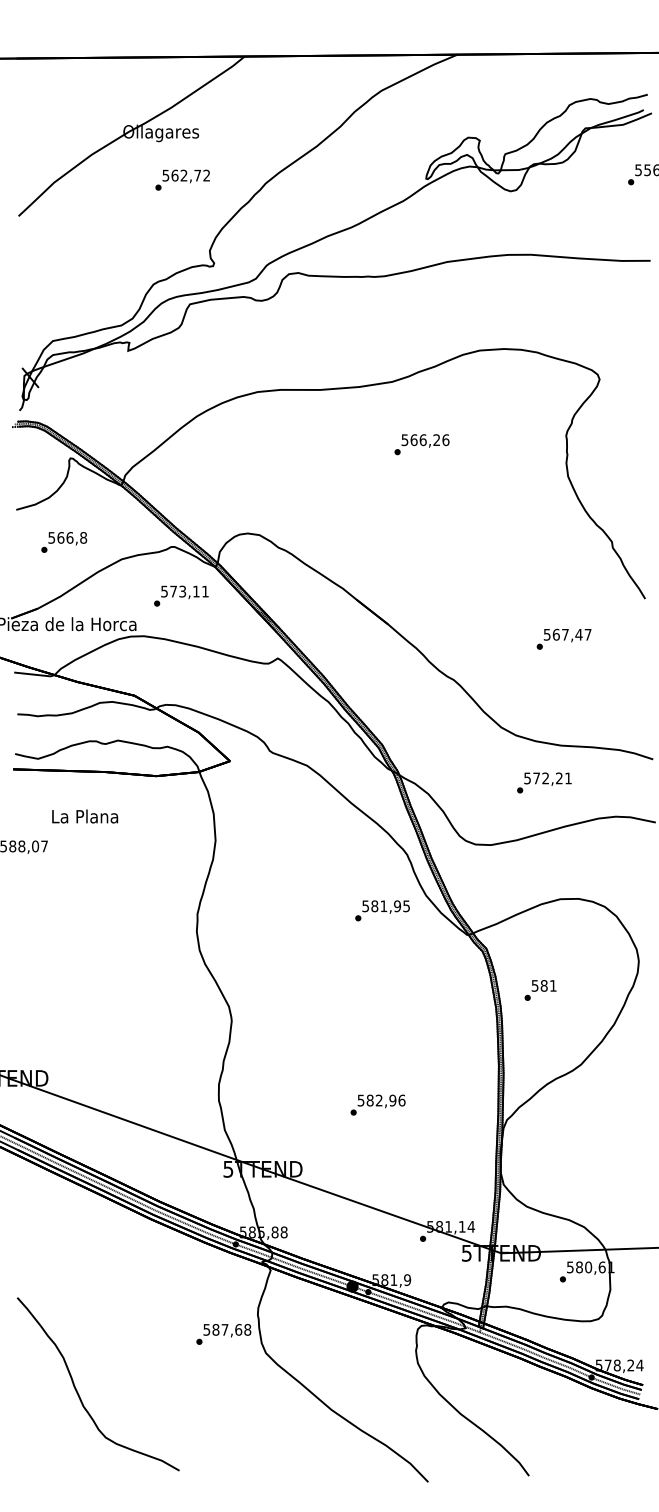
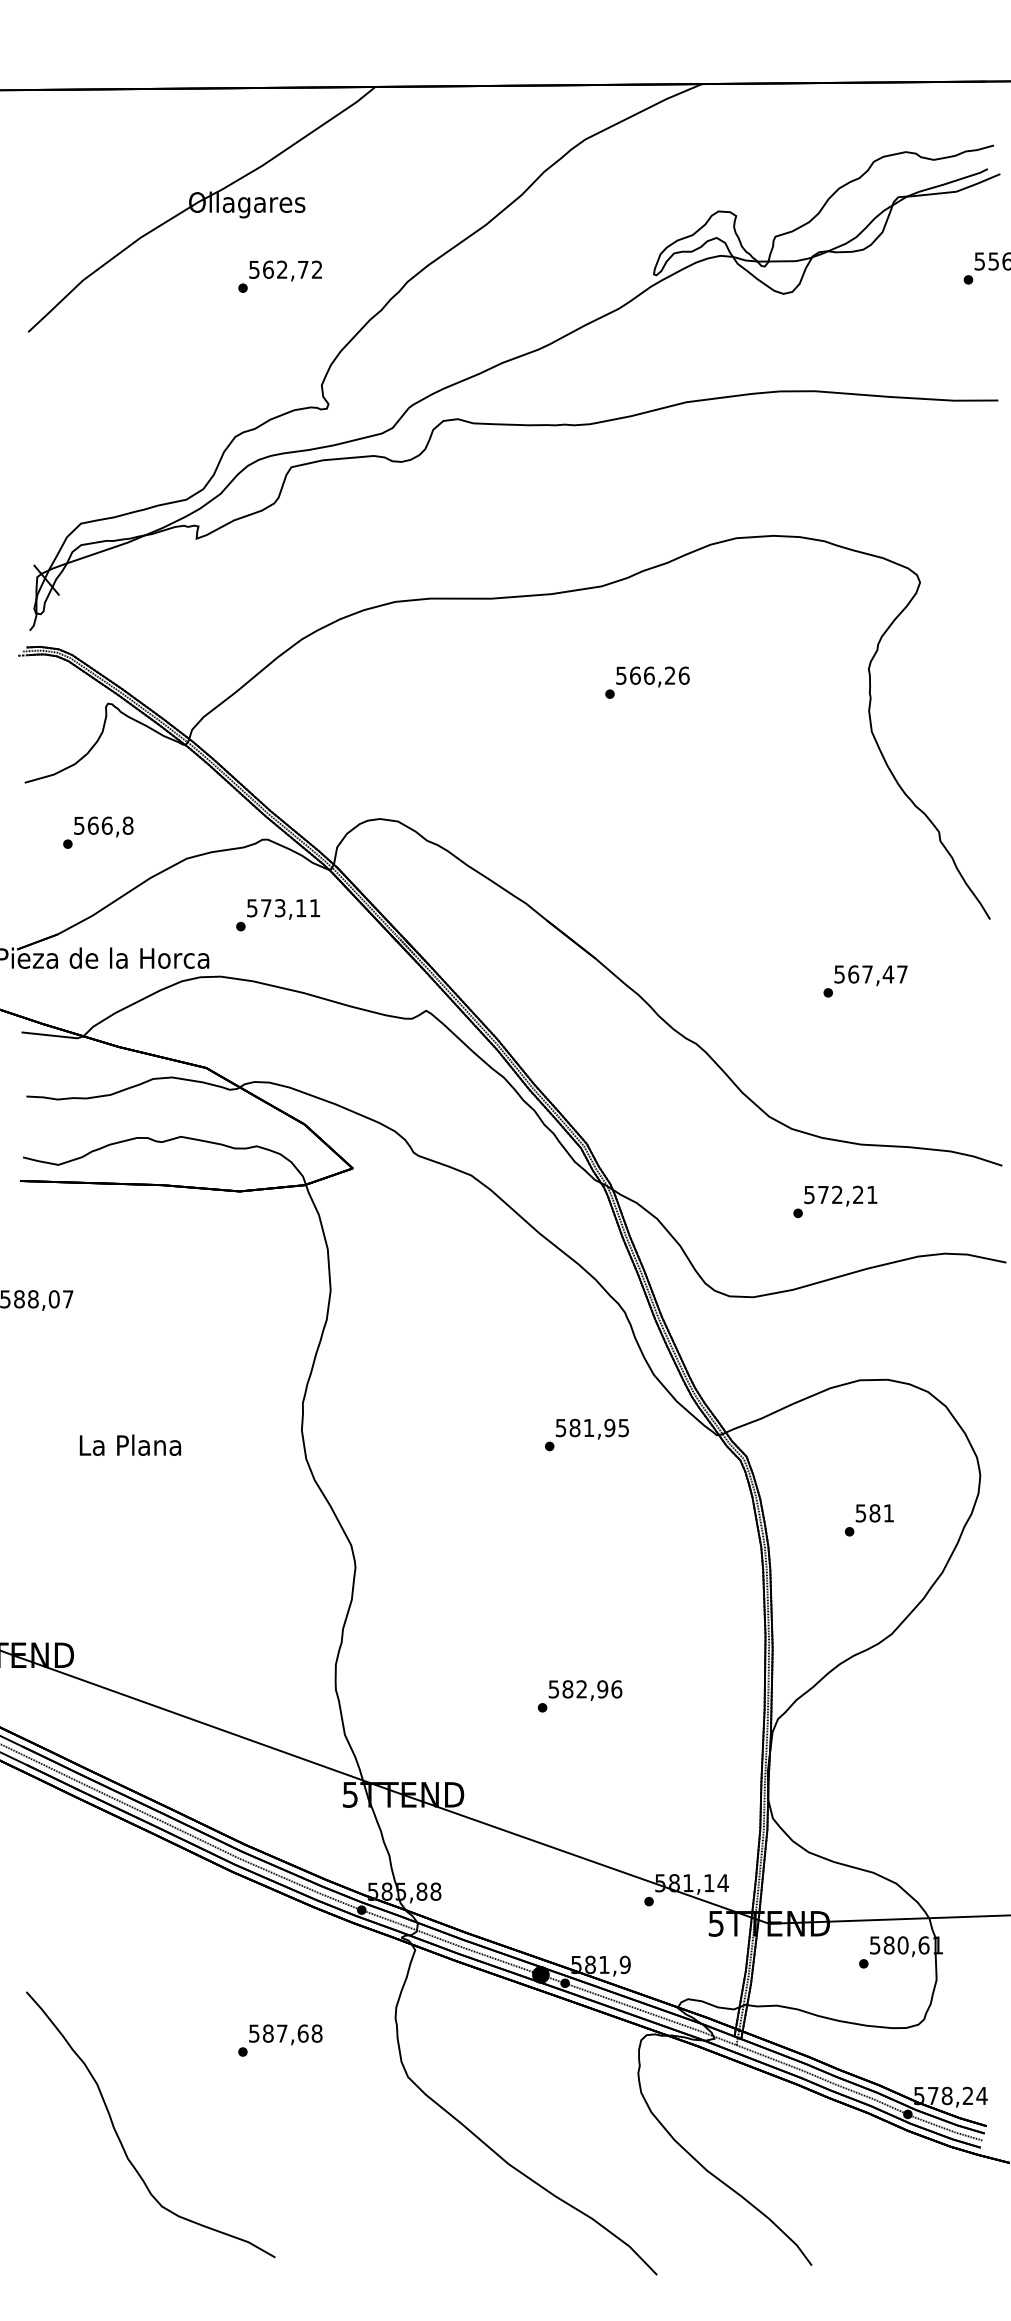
text: (85, 816) -> (131, 1445), moved
text: (382, 910) -> (586, 1434), moved
text: (540, 990) -> (869, 1520), moved
text: (223, 1334) -> (279, 2040), moved

